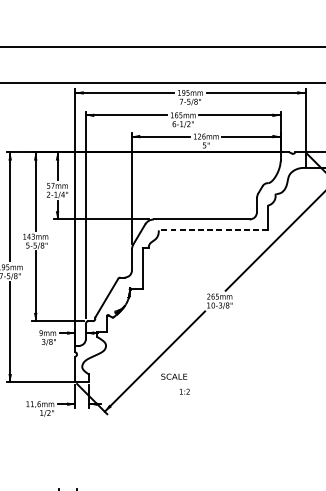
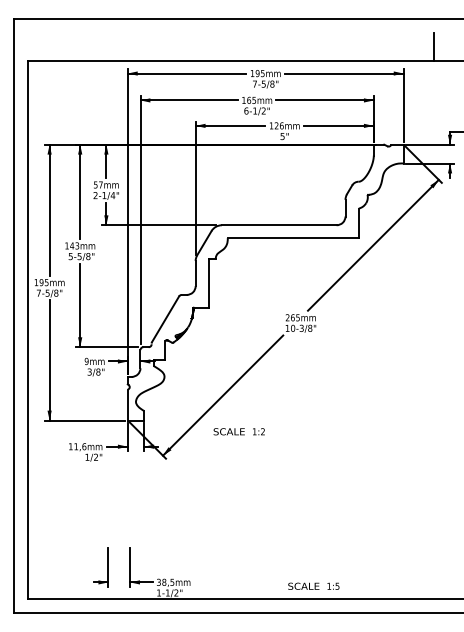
line: (213, 230) -> (293, 238), dashed -> solid
text: (173, 376) -> (228, 431), moved

